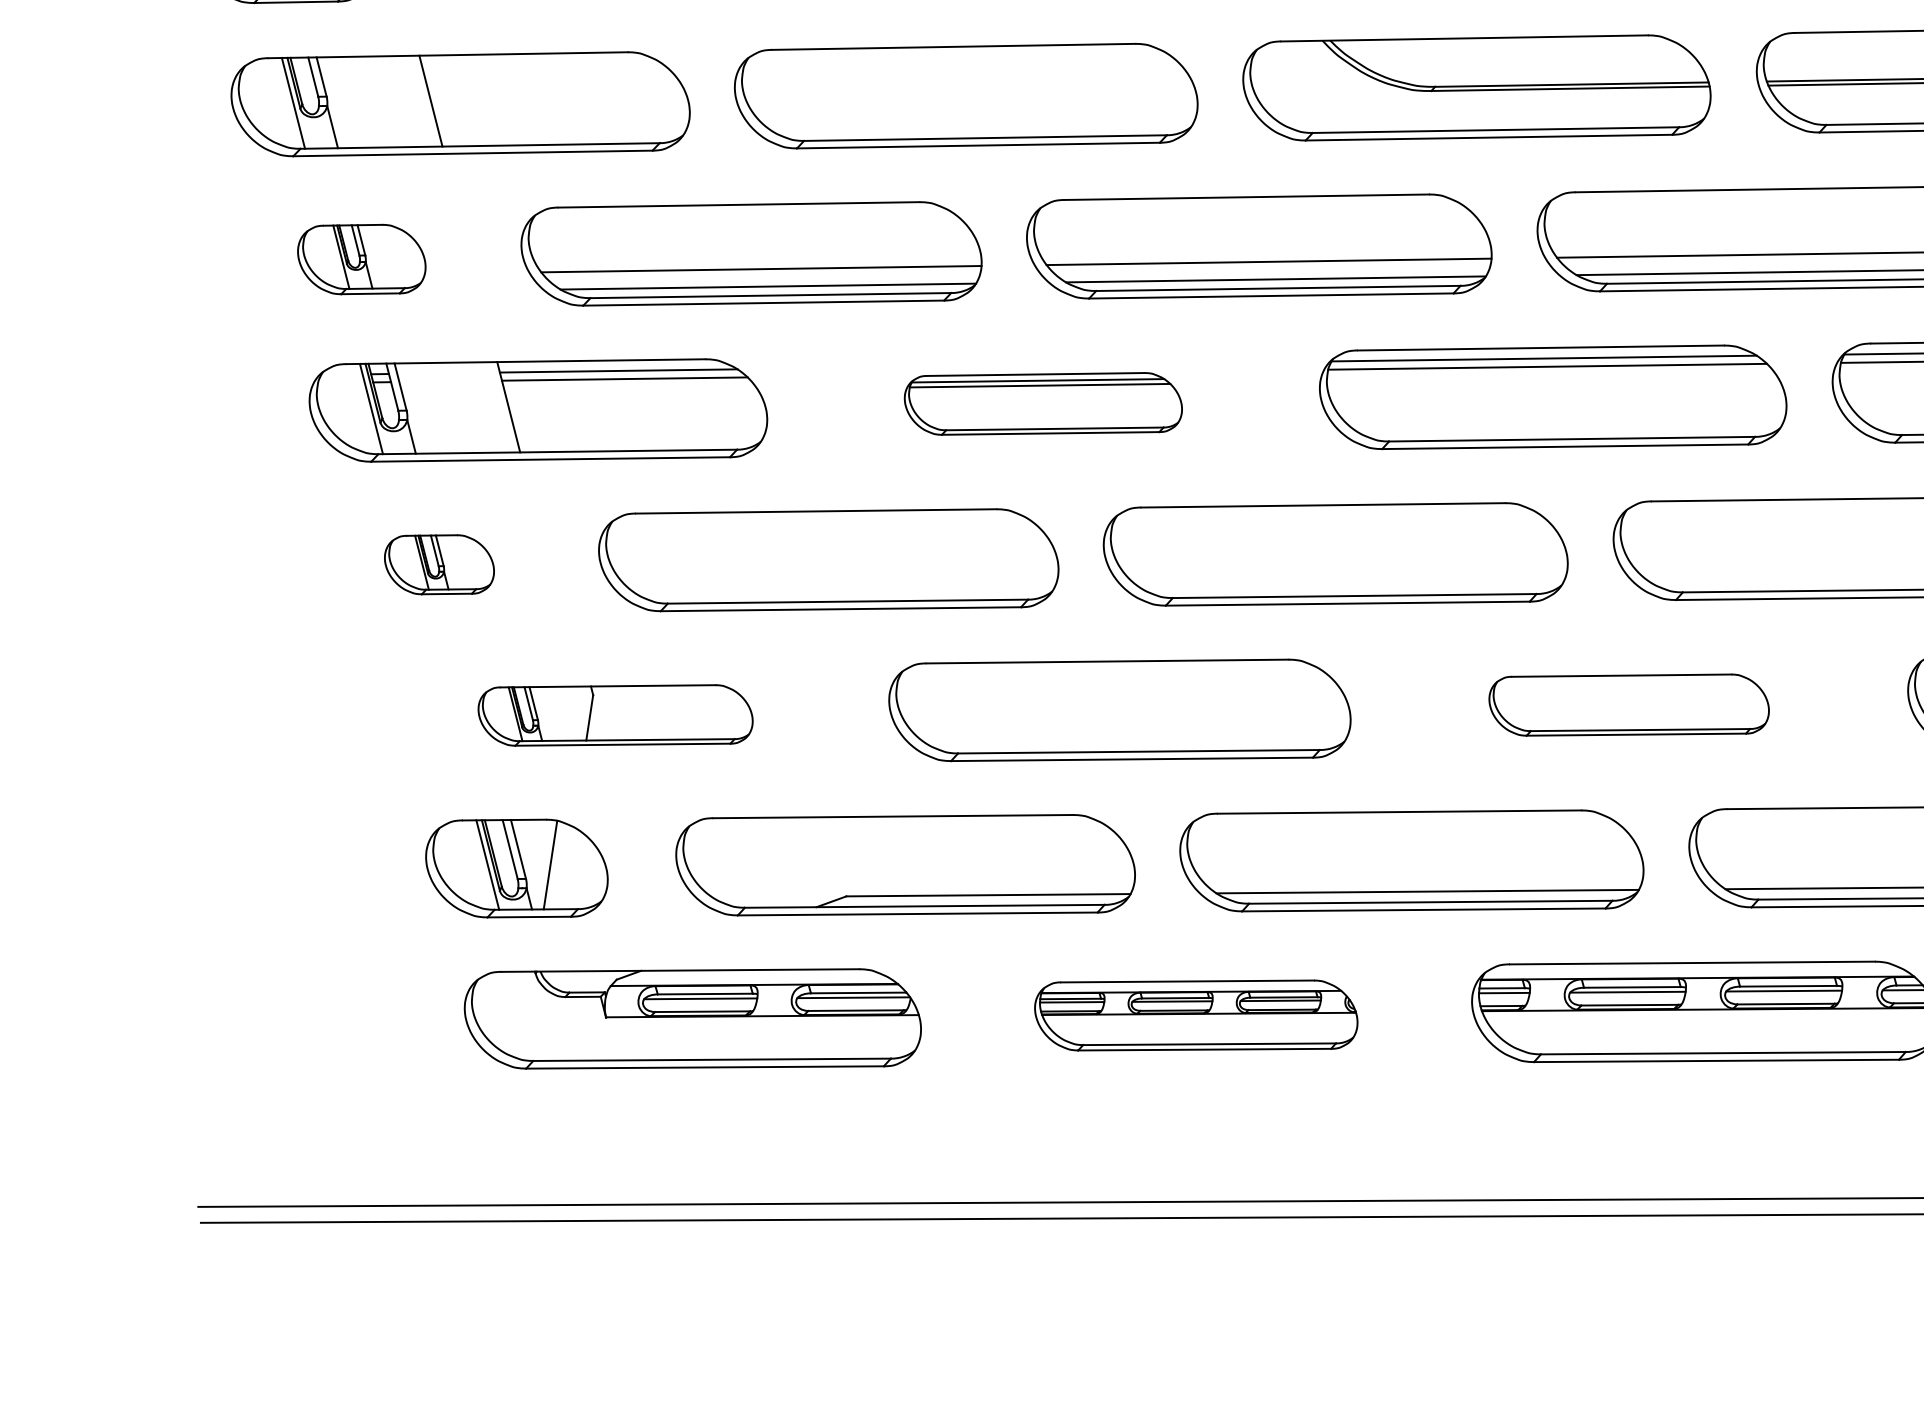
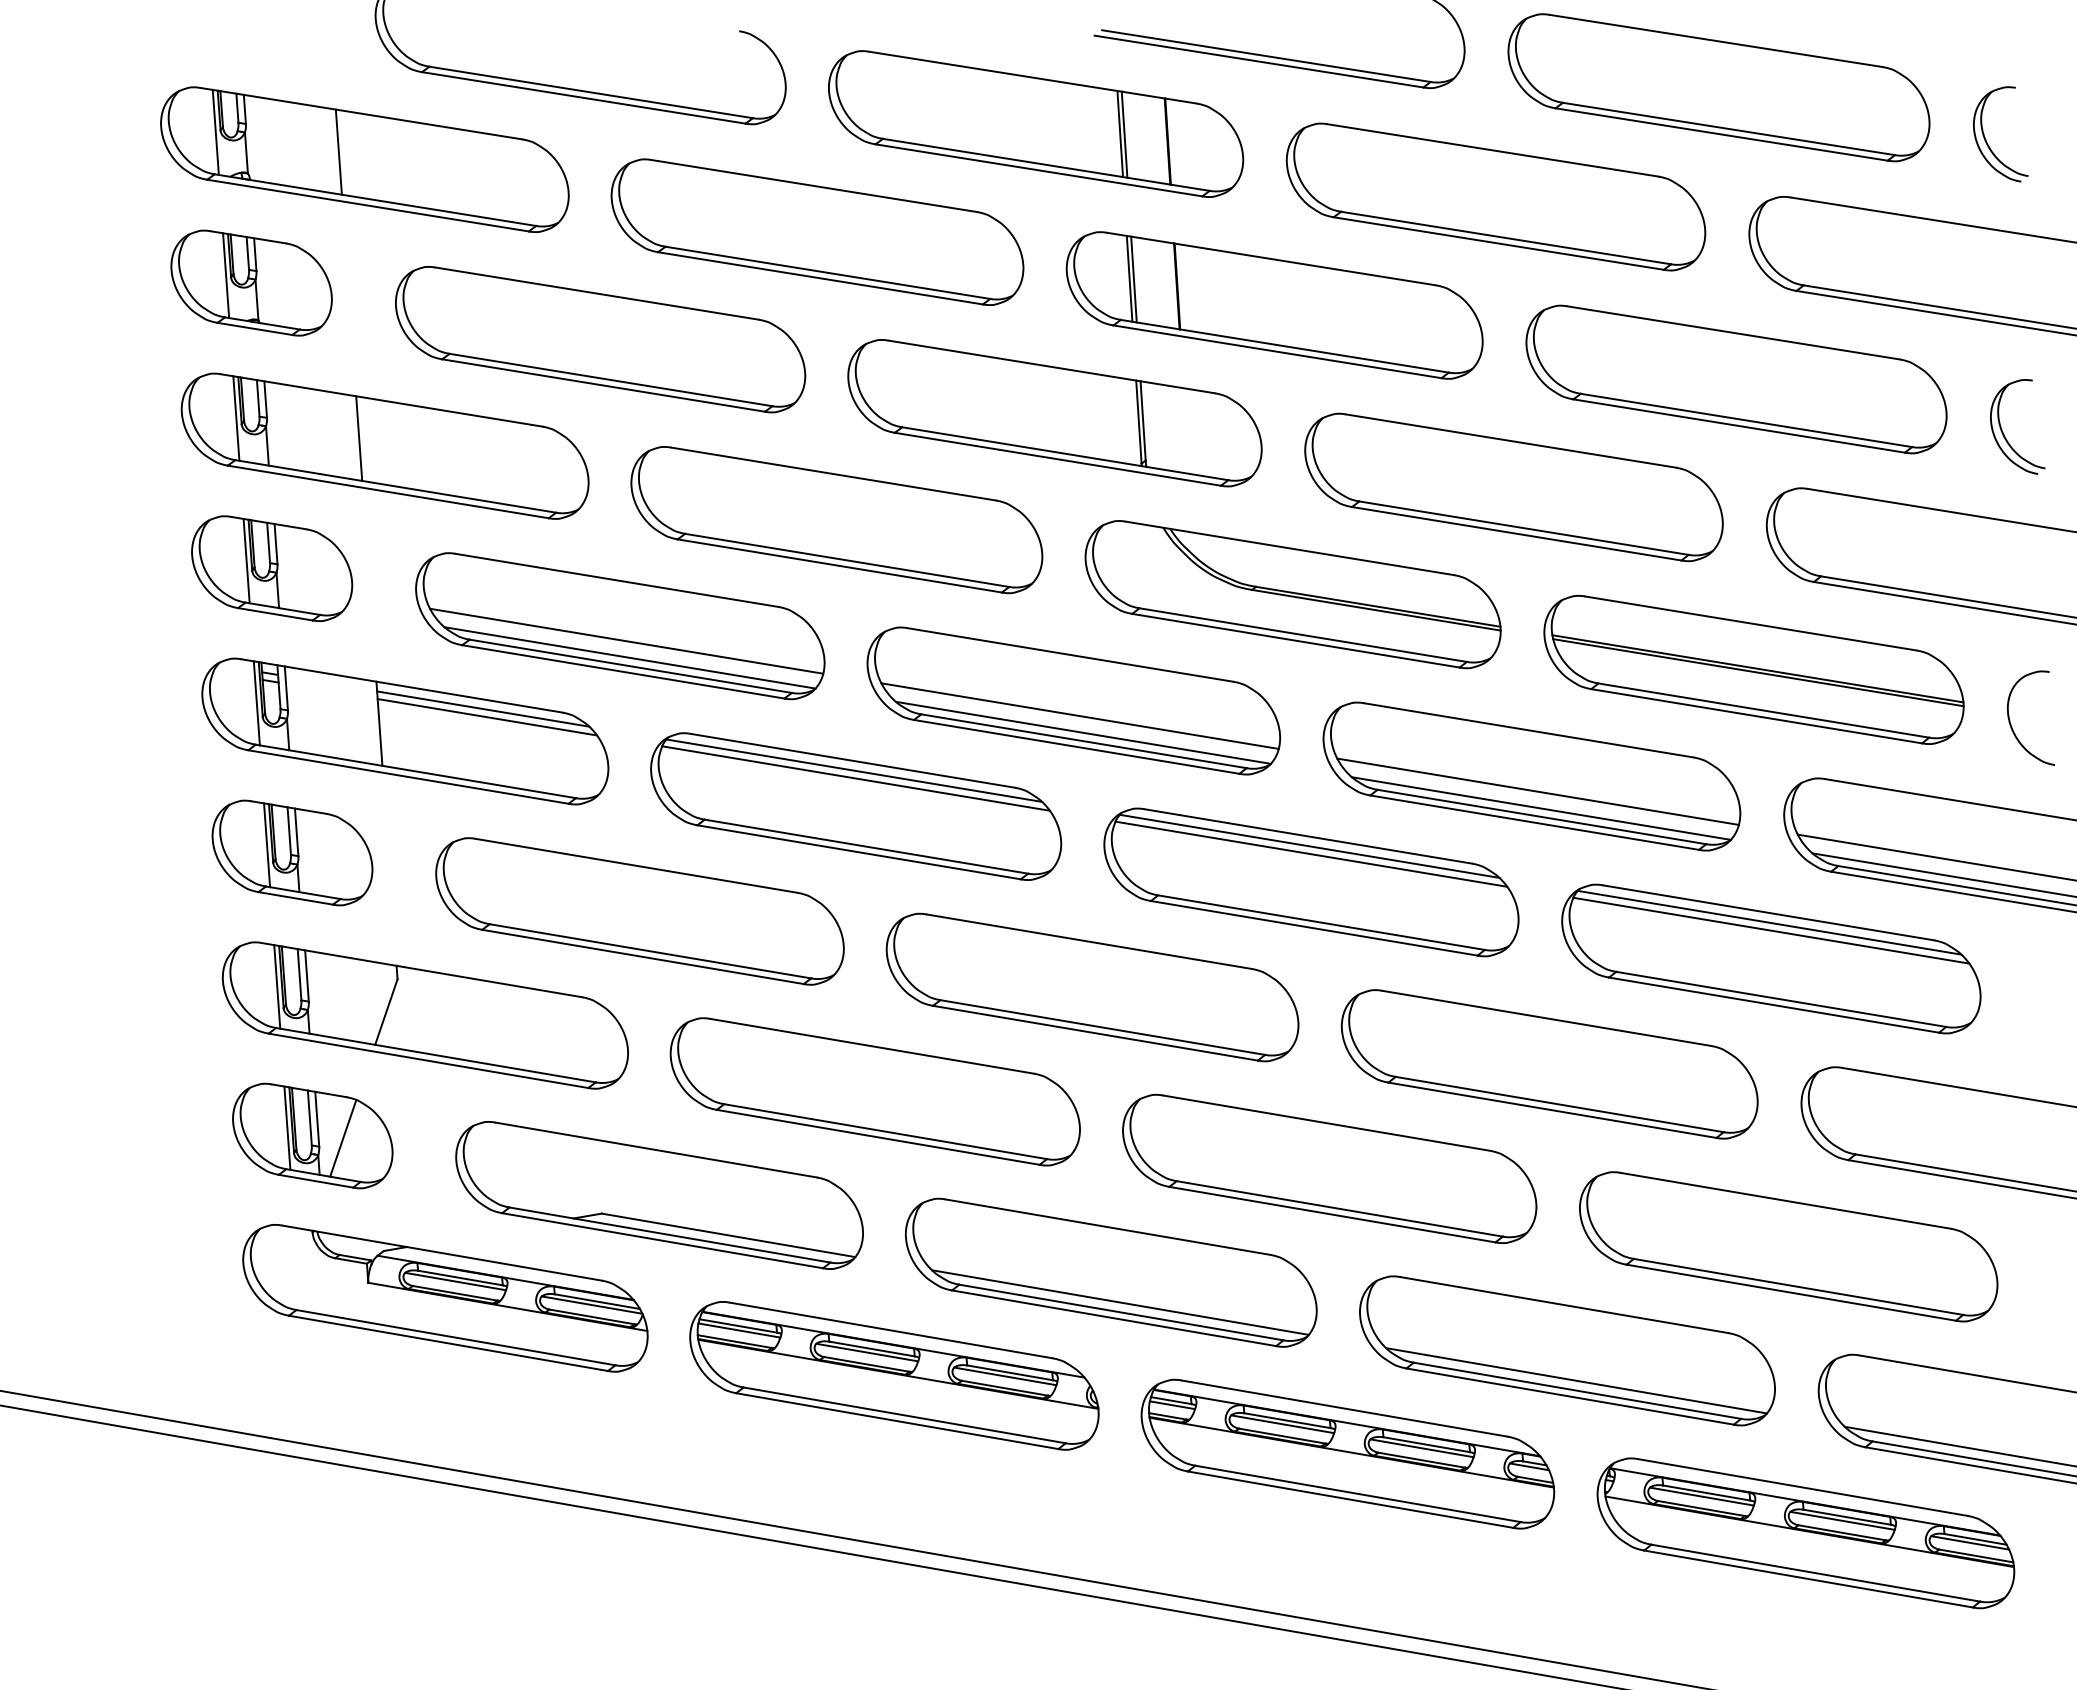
part: (362, 259) -> (272, 568), size x1.43
part: (1043, 403) -> (856, 806), size x1.67
part: (439, 564) -> (292, 852), size x1.67
part: (1628, 704) -> (1329, 1168), size x1.67
part: (614, 715) -> (424, 1015), size x1.67
part: (1196, 1015) -> (894, 1375), size x1.43

